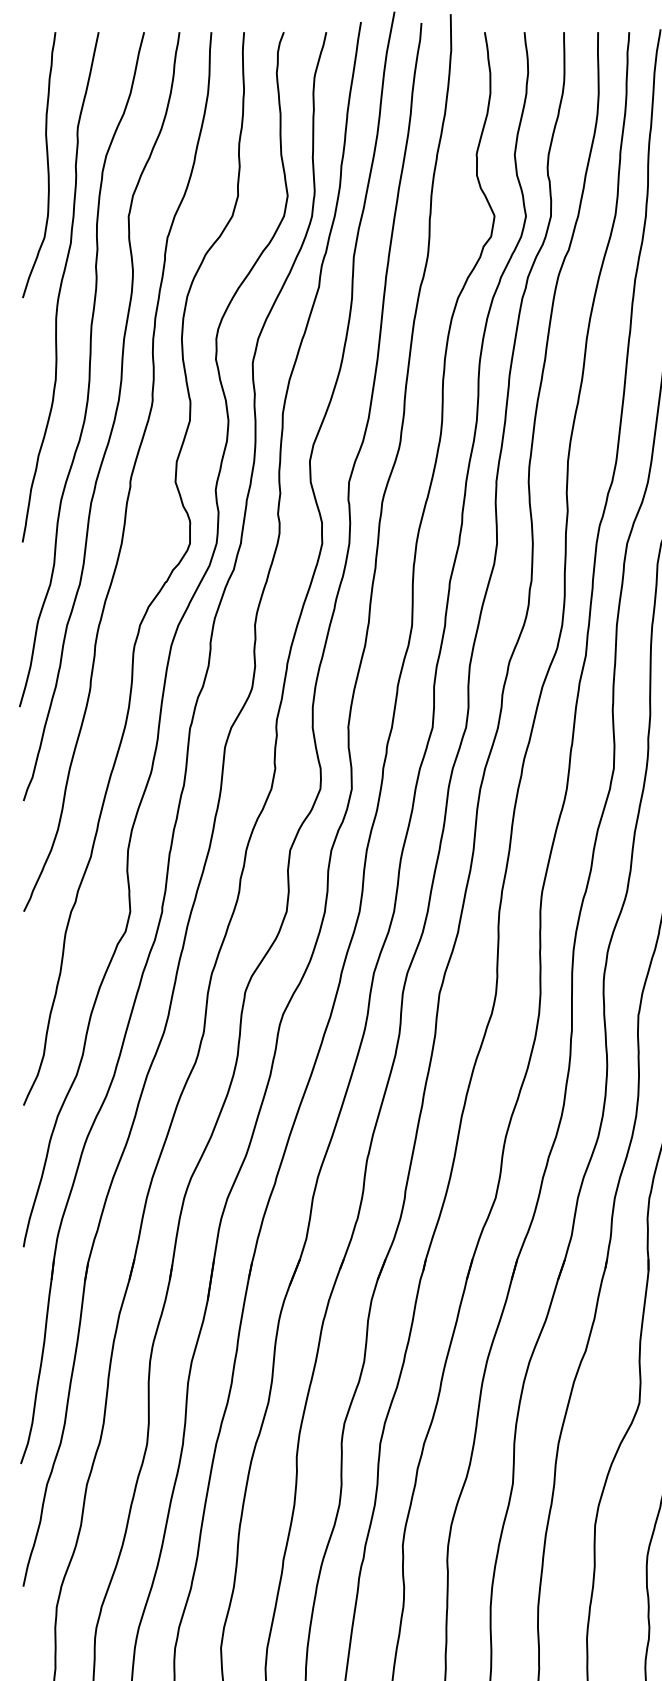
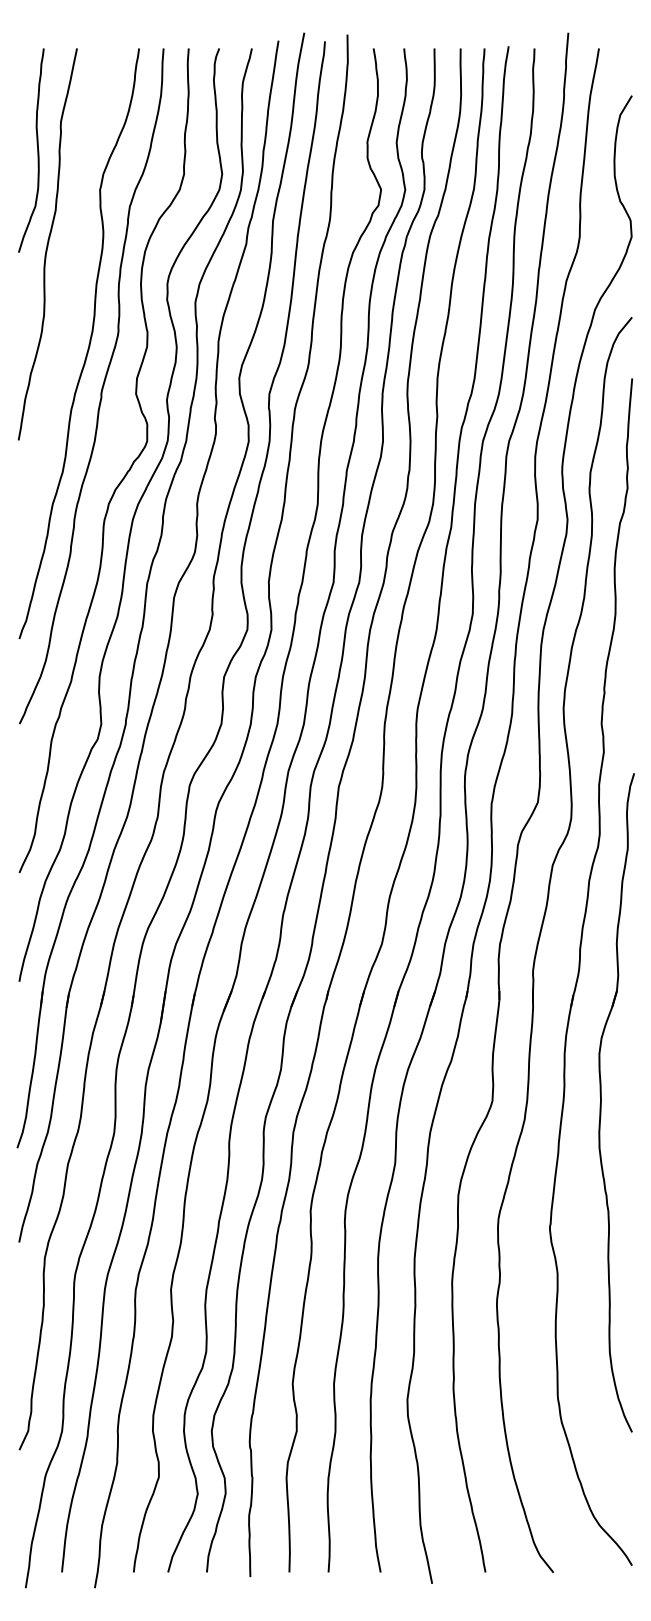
curve: (88, 369) -> (69, 307), removed

